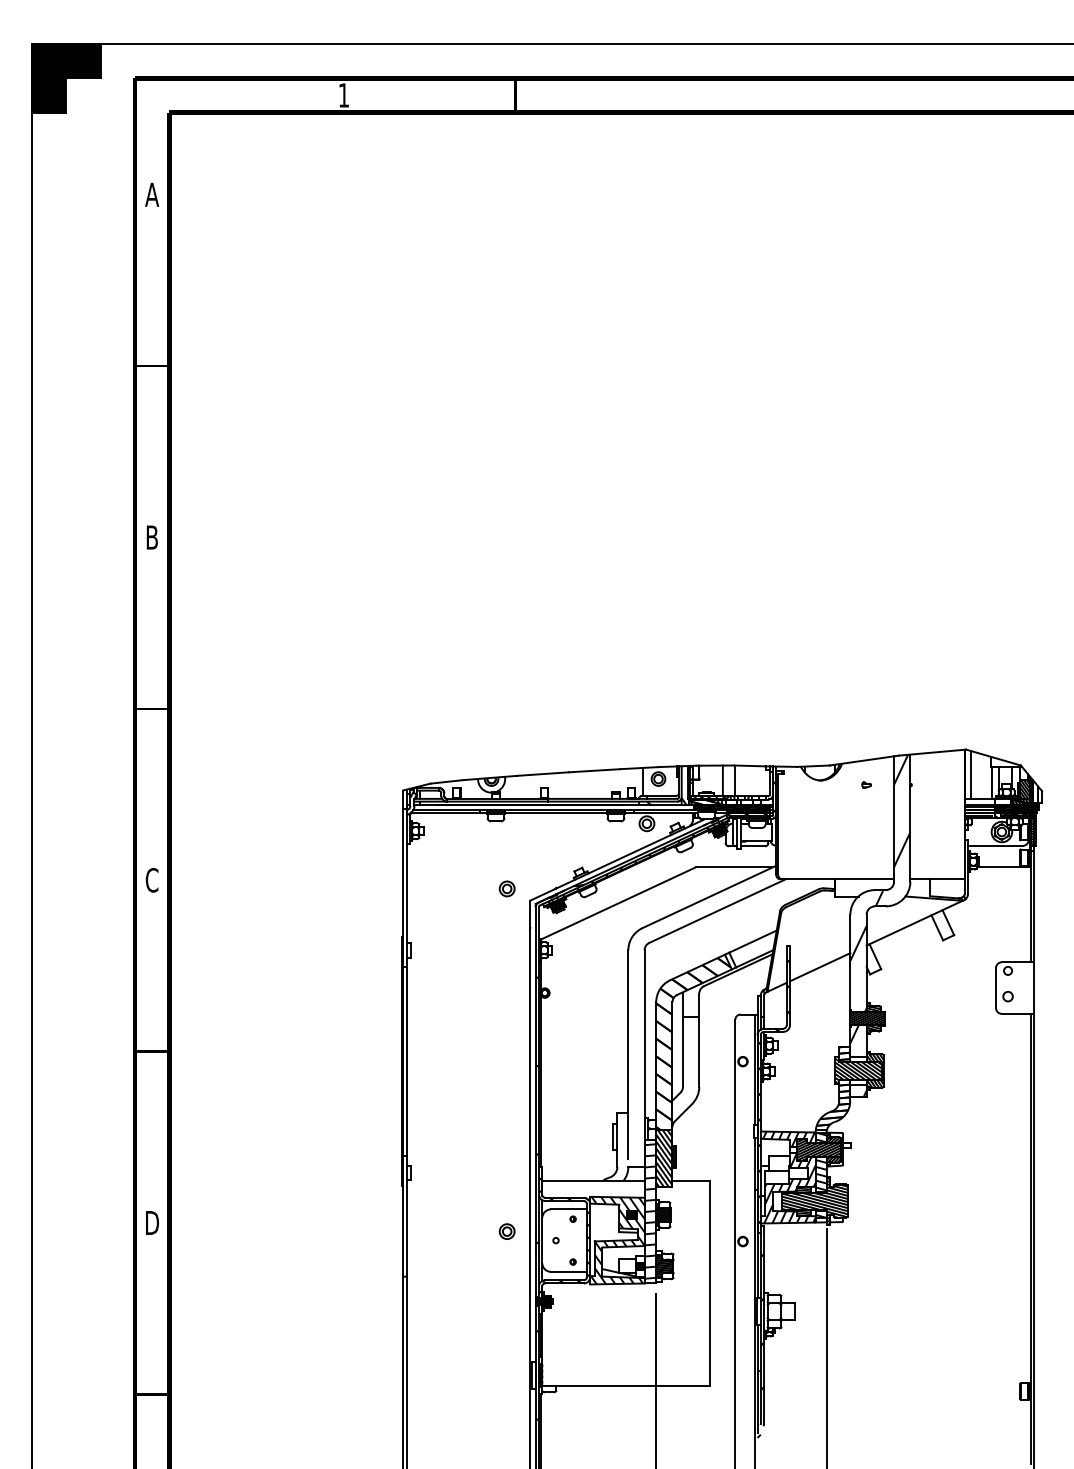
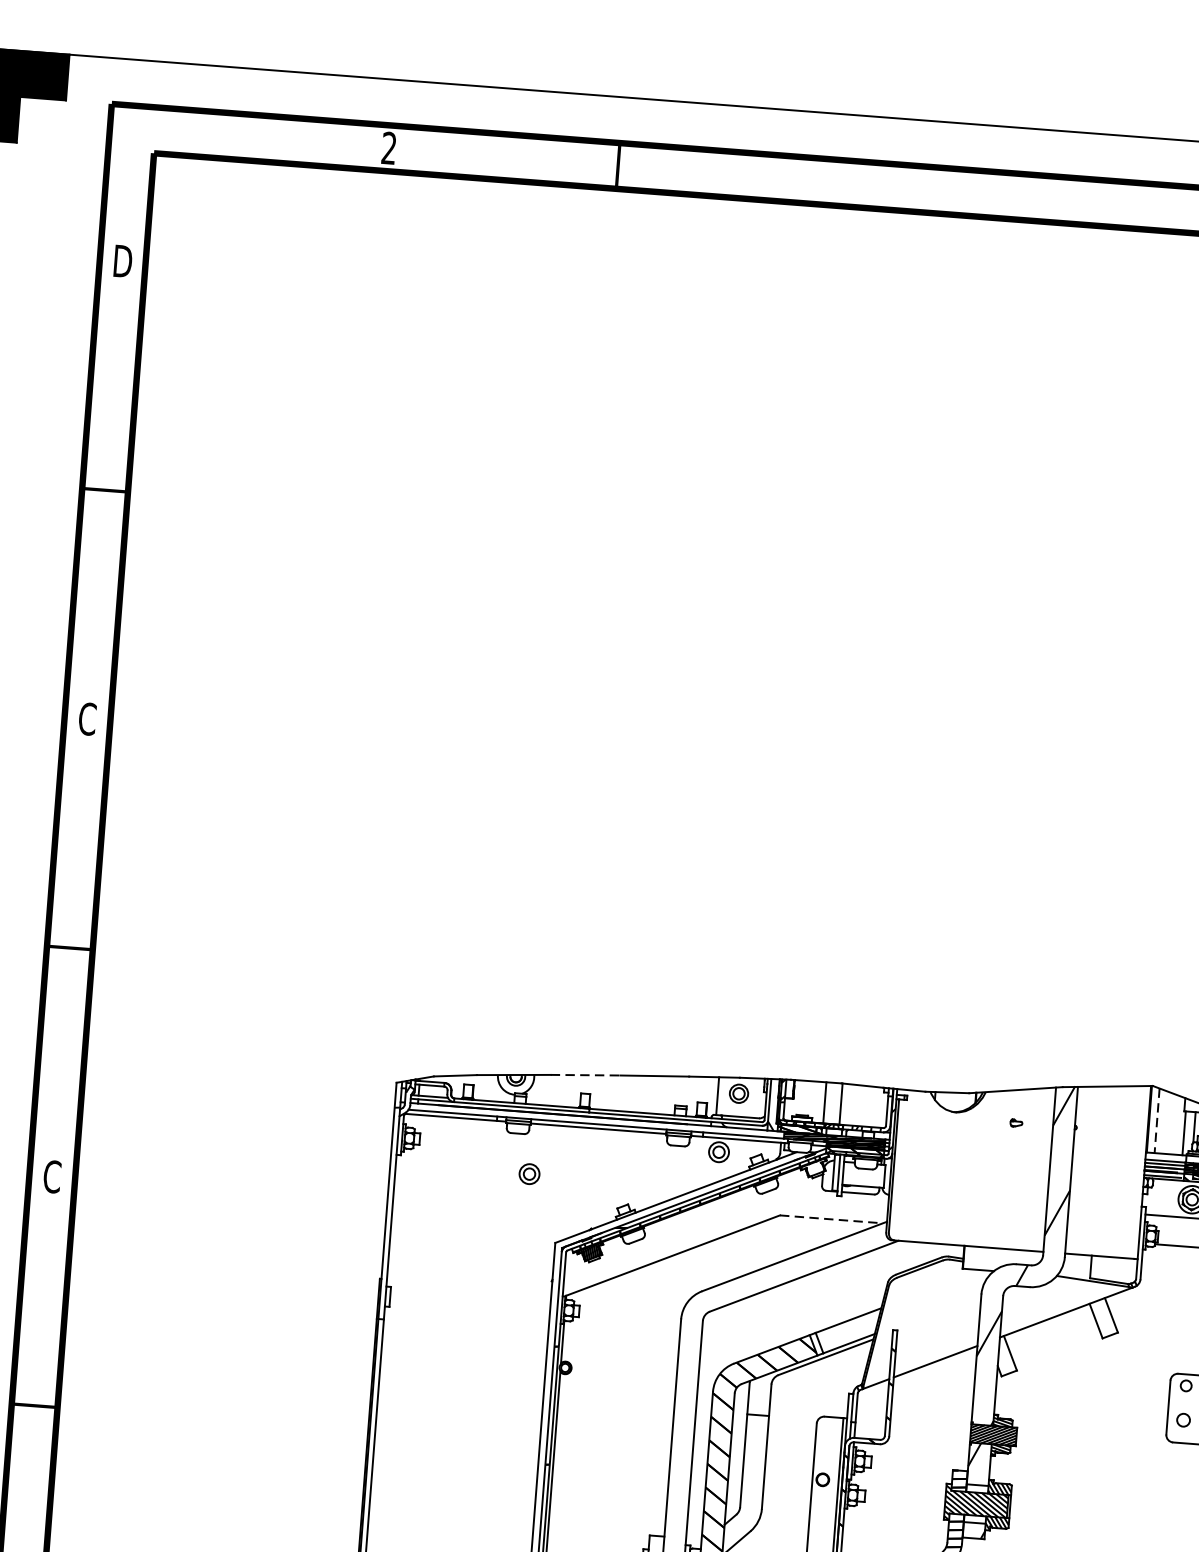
text: (343, 95) -> (388, 148), 1 -> 2
text: (152, 194) -> (123, 260), A -> D
text: (151, 537) -> (86, 718), B -> C
line: (543, 774) -> (585, 1075), solid -> dashed
line: (971, 775) -> (1157, 1121), solid -> dashed
hatch: (717, 829) -> (812, 1167), removed
line: (734, 867) -> (831, 1219), solid -> dashed
part: (506, 888) -> (528, 1173), moved

